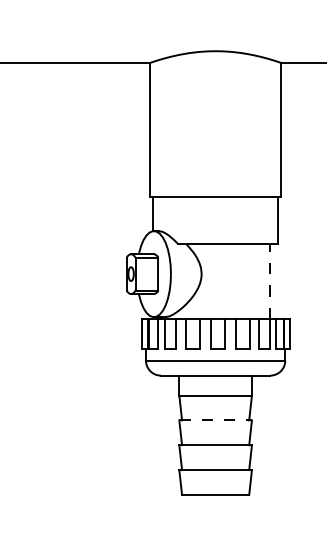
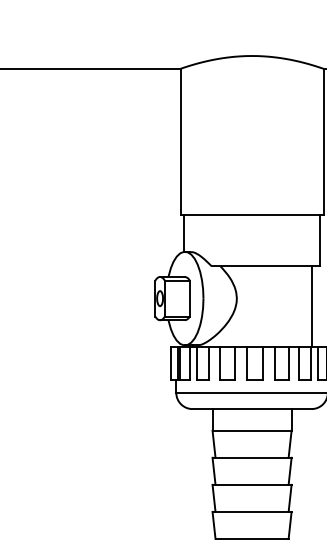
line: (270, 281) -> (311, 306), dashed -> solid
line: (216, 420) -> (253, 457), dashed -> solid

